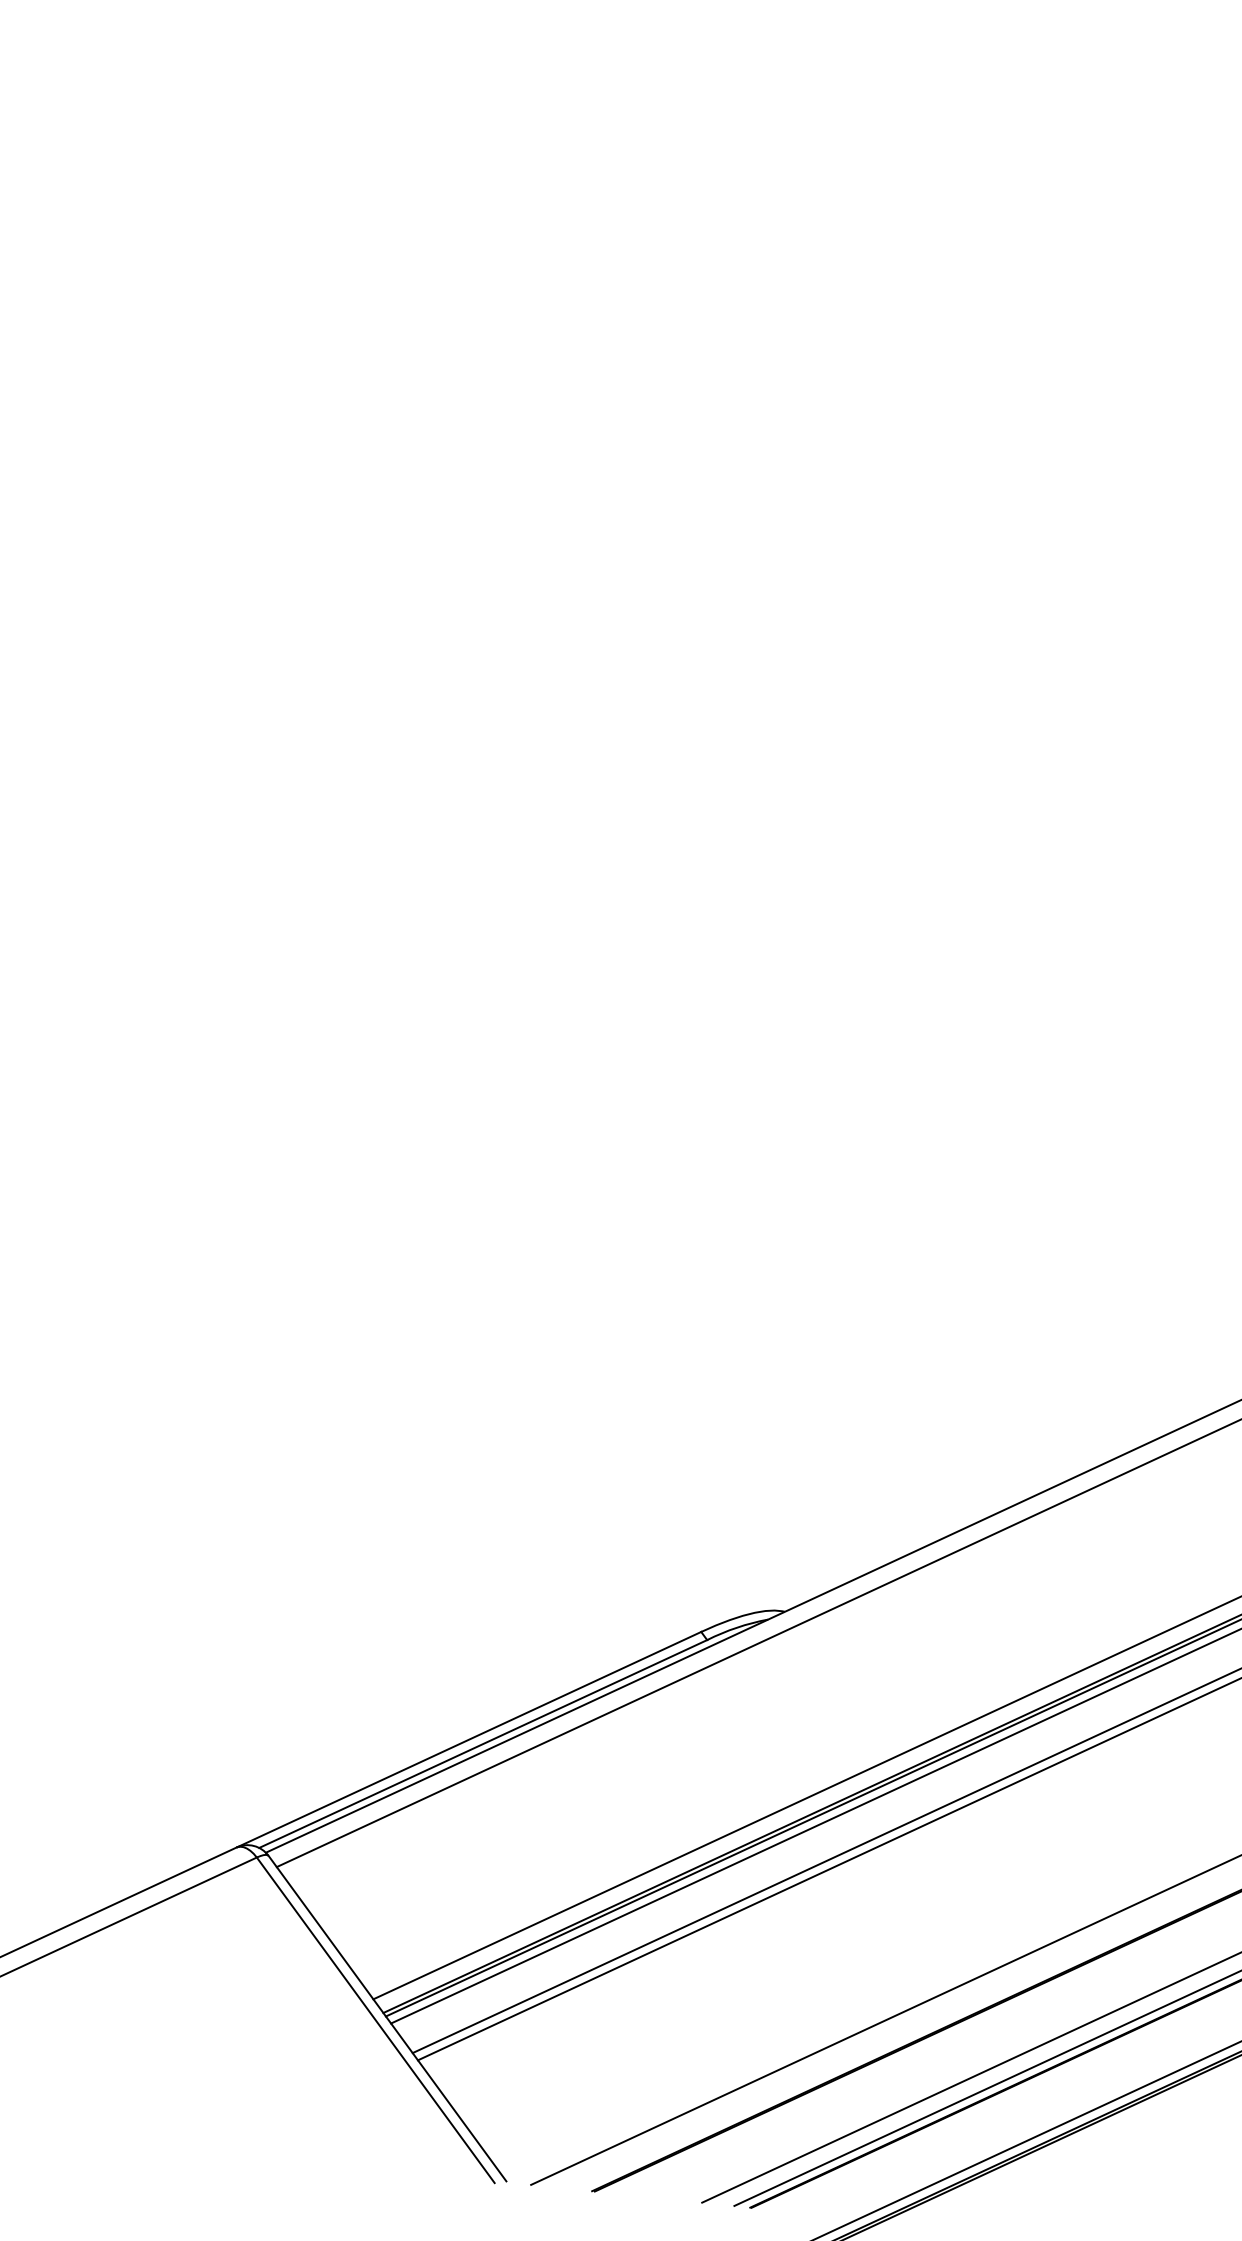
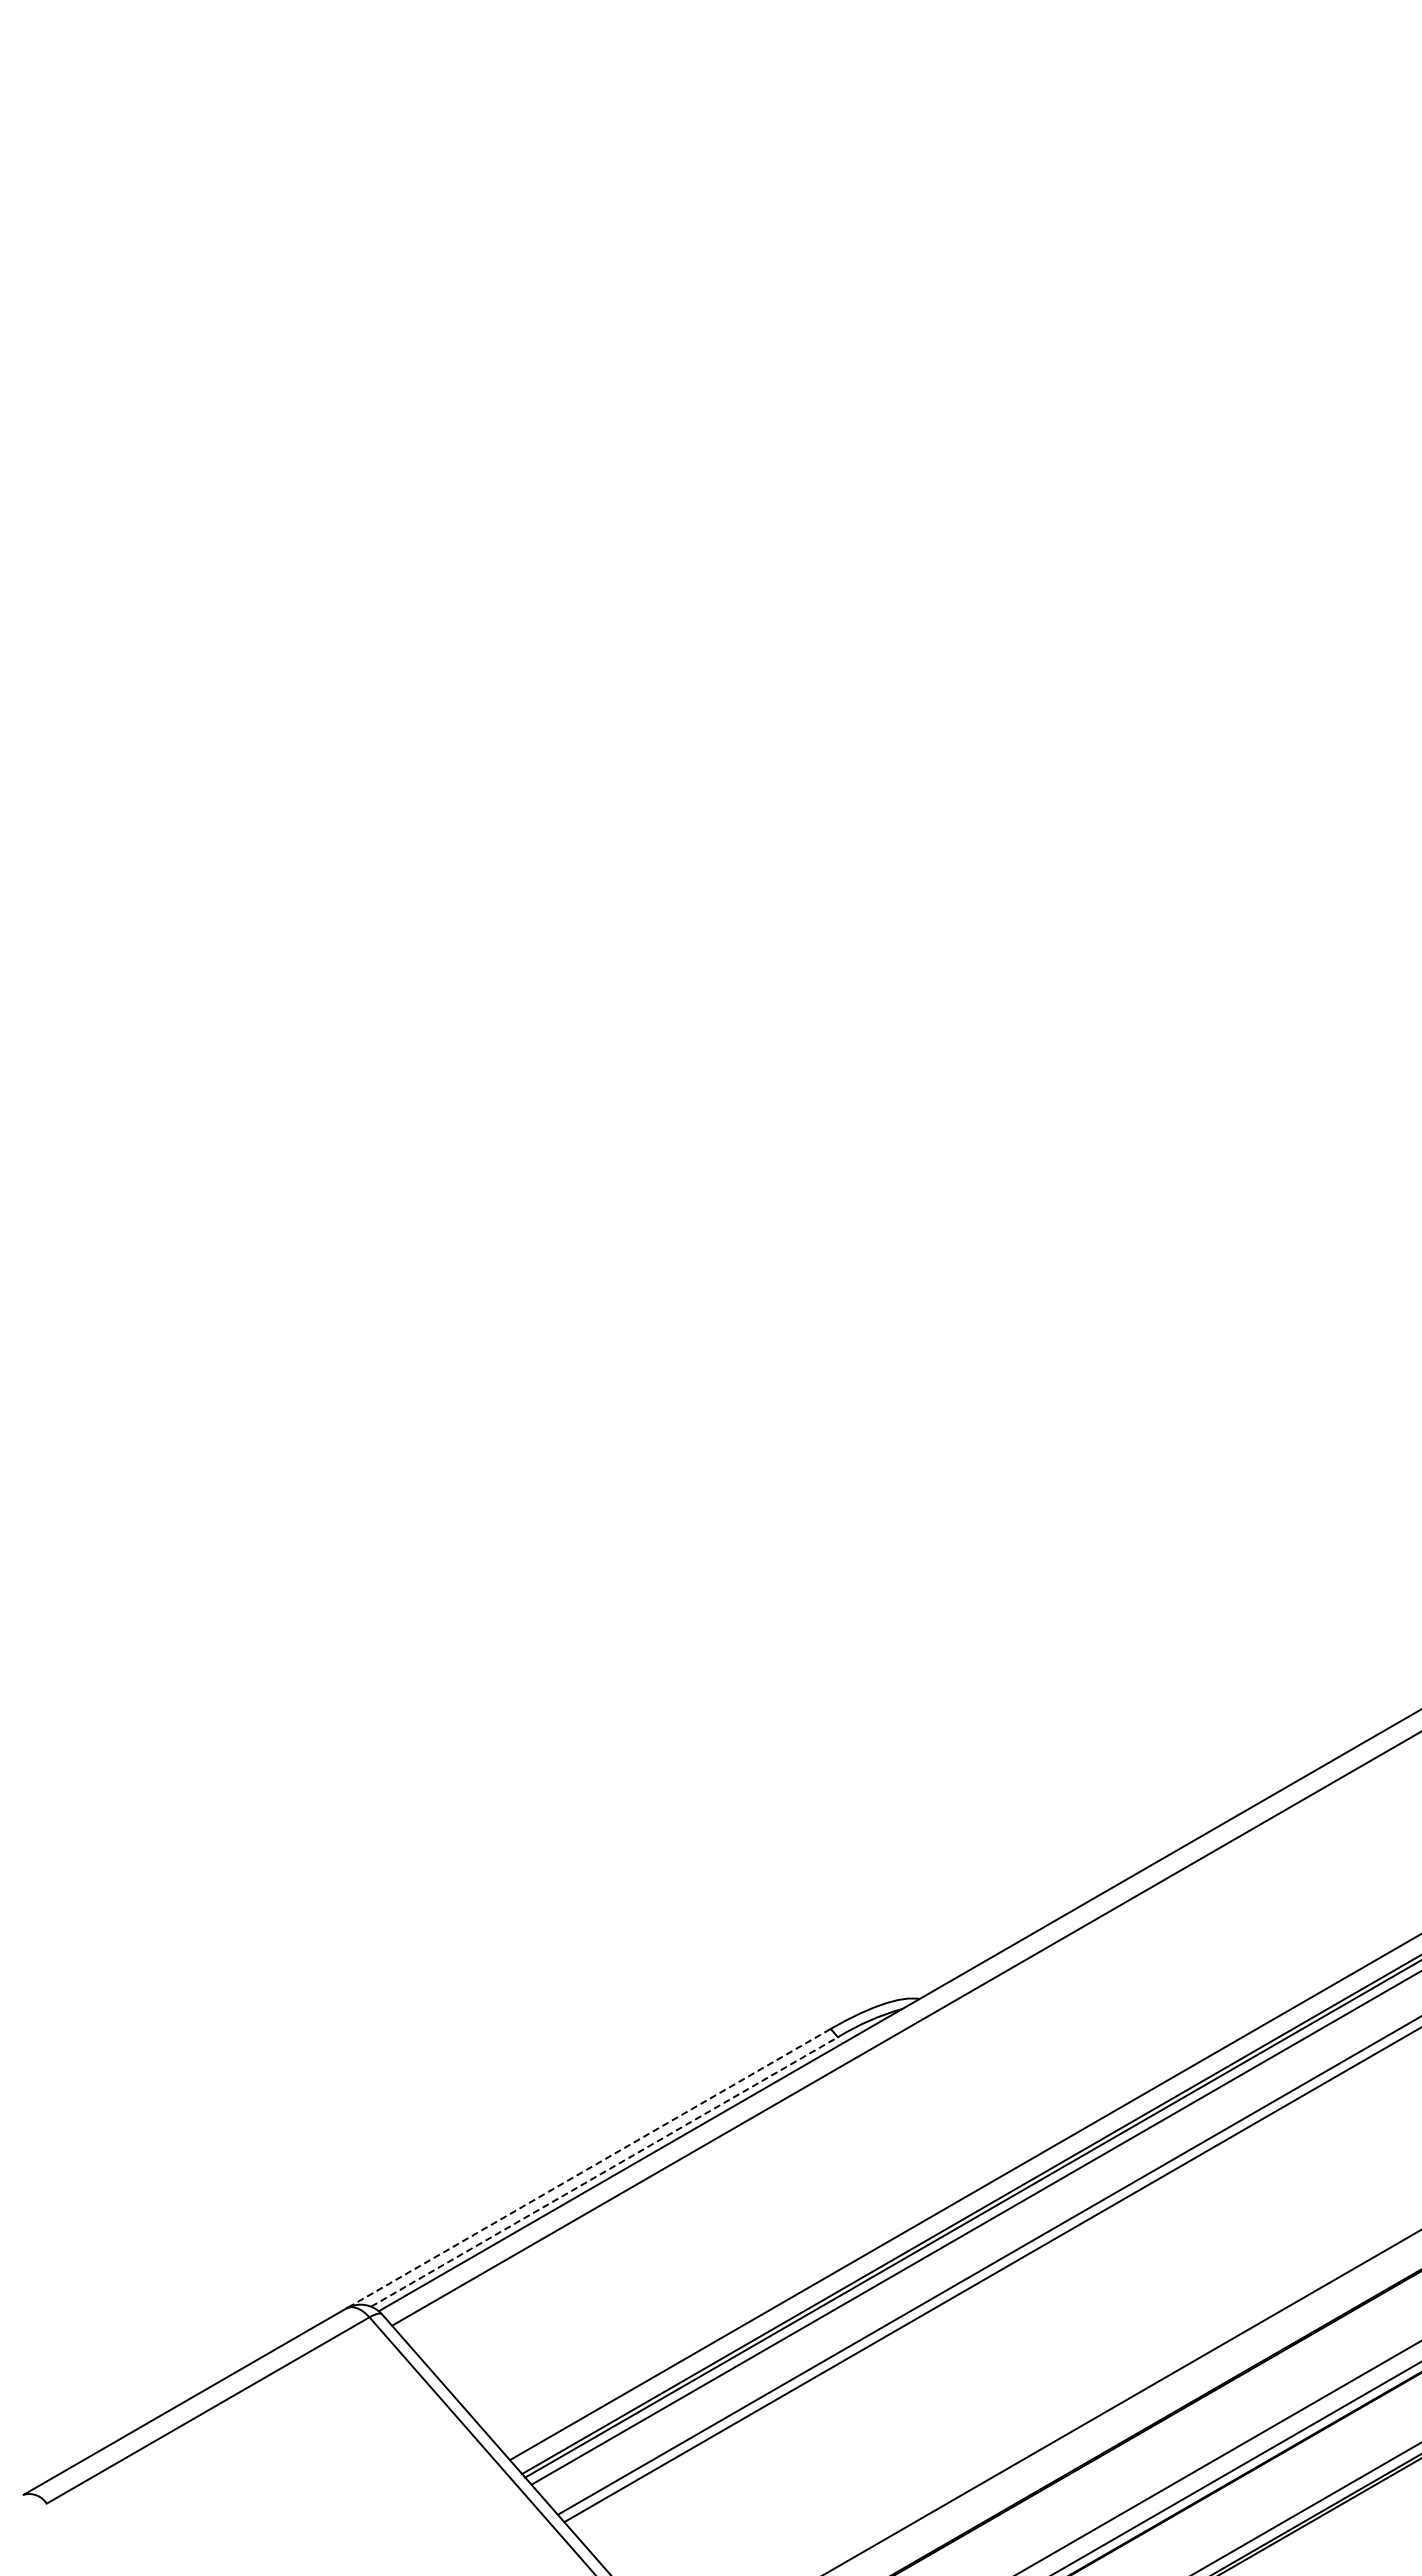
line: (469, 1739) -> (589, 2168), solid -> dashed
line: (484, 1743) -> (605, 2171), solid -> dashed

